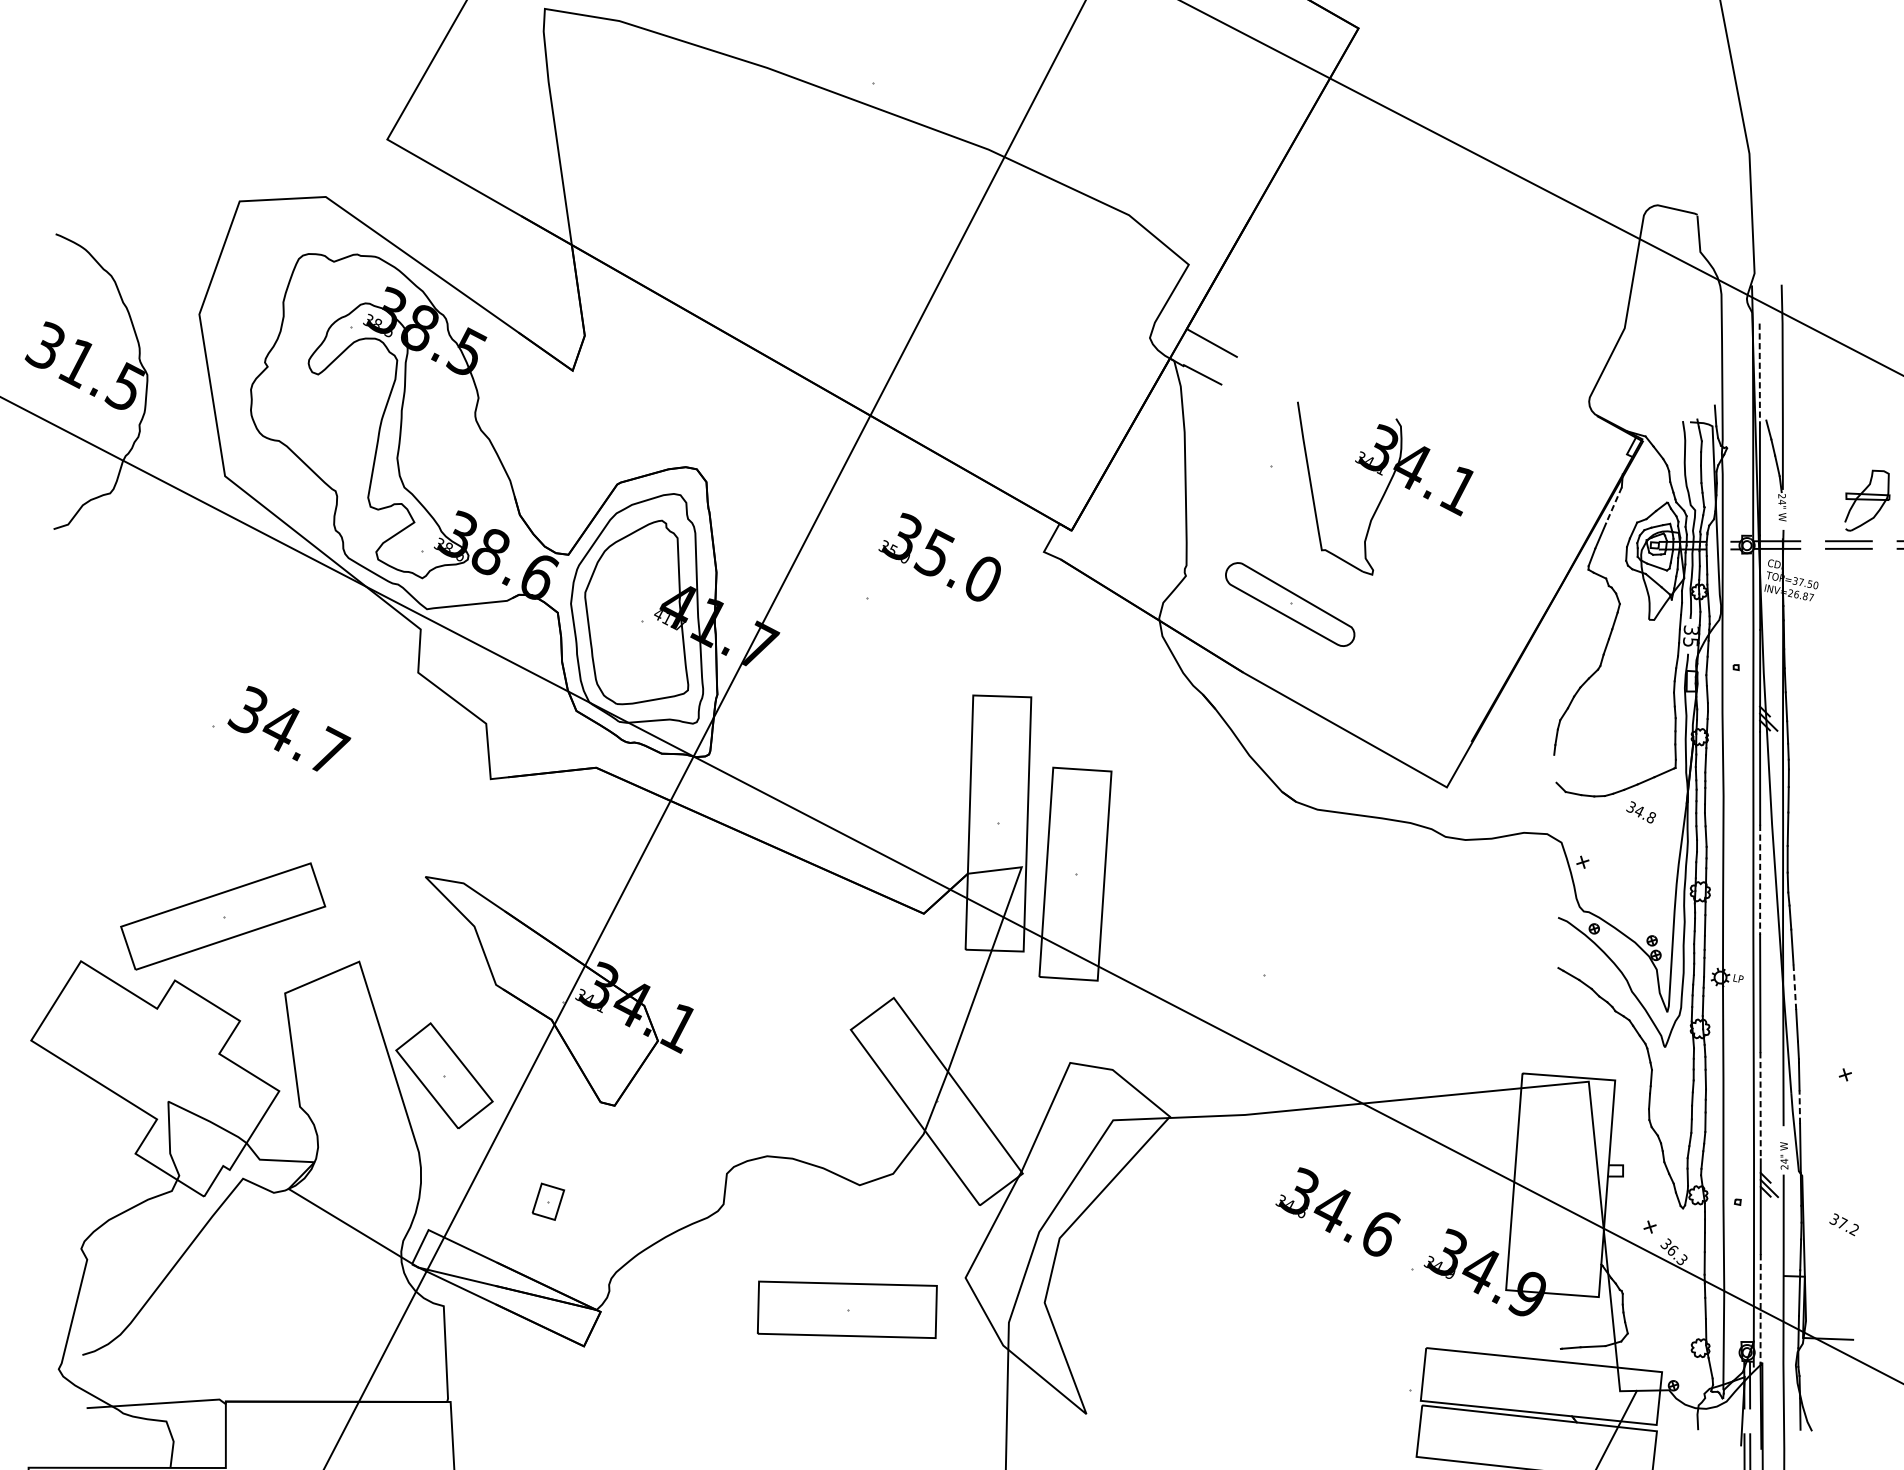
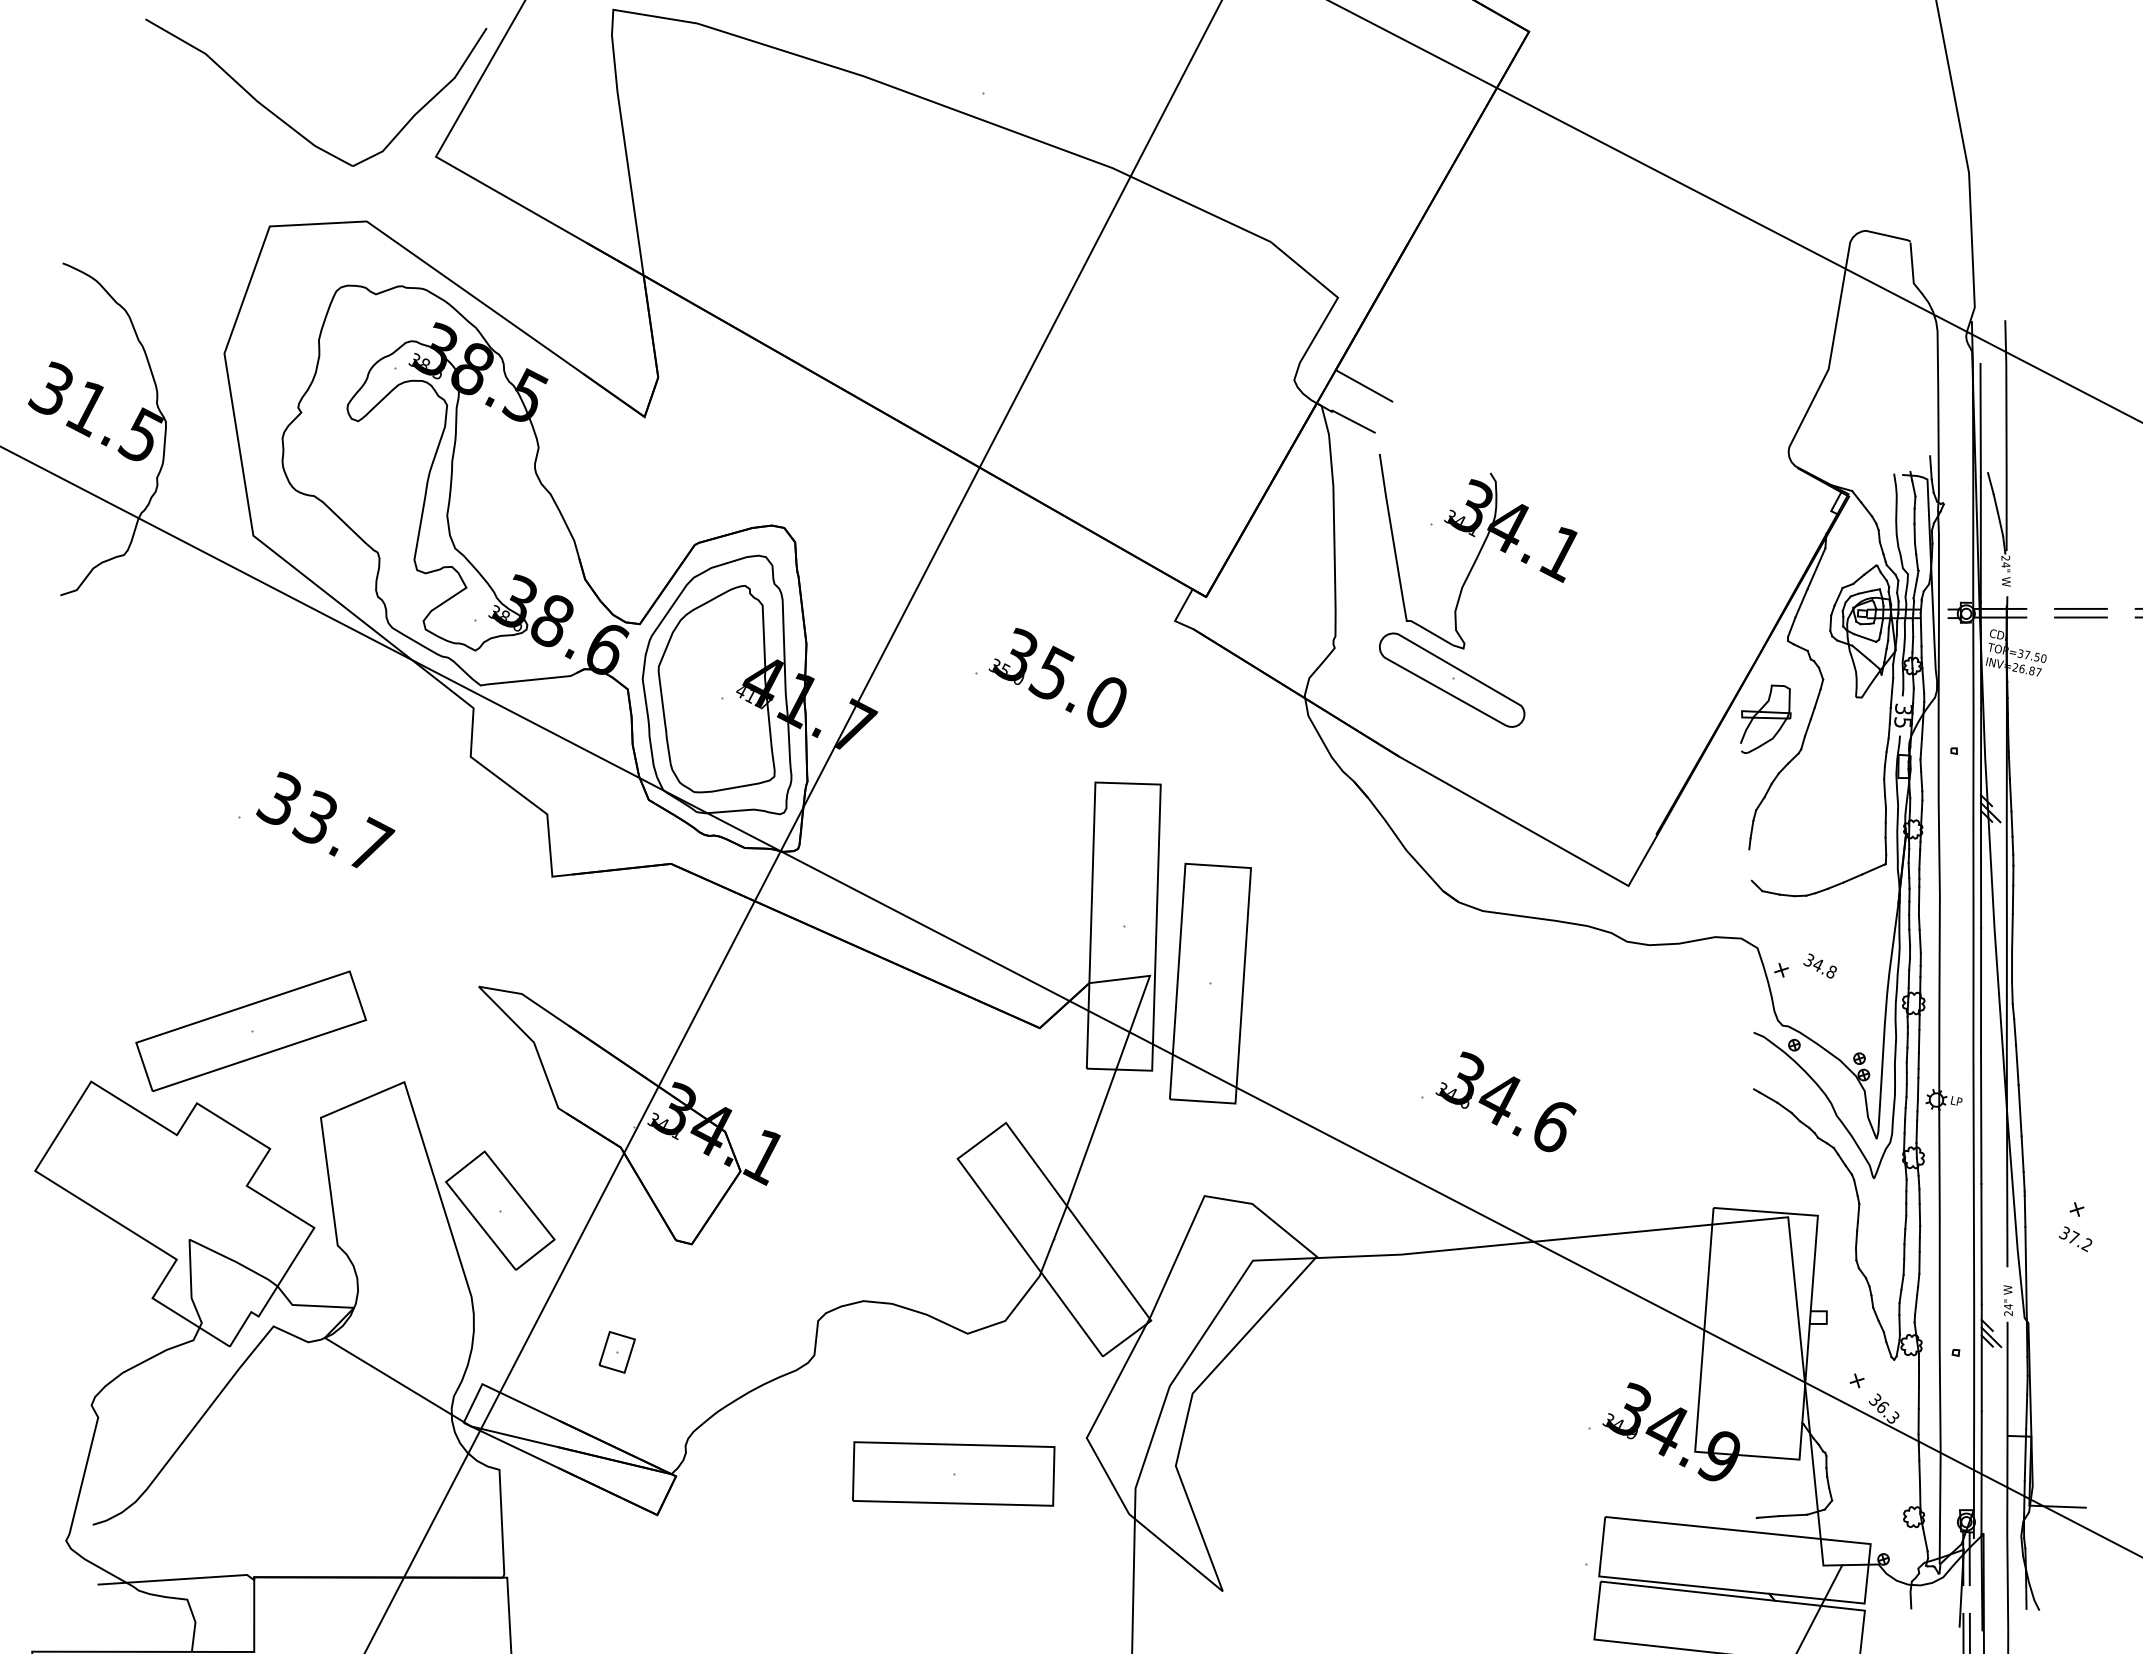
part: (258, 111) -> (290, 125), added
line: (1759, 373) -> (1980, 420), dashed -> solid
part: (1384, 488) -> (1477, 551), moved
part: (1867, 499) -> (1765, 718), moved
line: (1613, 506) -> (1816, 569), dashed -> solid
text: (939, 556) -> (1057, 677), moved
text: (279, 726) -> (314, 817), 34.7 -> 33.7
text: (1640, 811) -> (1819, 965), moved
line: (1760, 879) -> (1981, 989), dashed -> solid
line: (1795, 986) -> (2020, 1110), dashed -> solid
line: (1760, 1105) -> (1981, 1244), dashed -> solid
line: (1799, 1106) -> (2025, 1245), dashed -> solid
text: (1337, 1211) -> (1505, 1101), moved
text: (1844, 1224) -> (2075, 1238), moved
line: (1760, 1308) -> (1981, 1472), dashed -> solid

